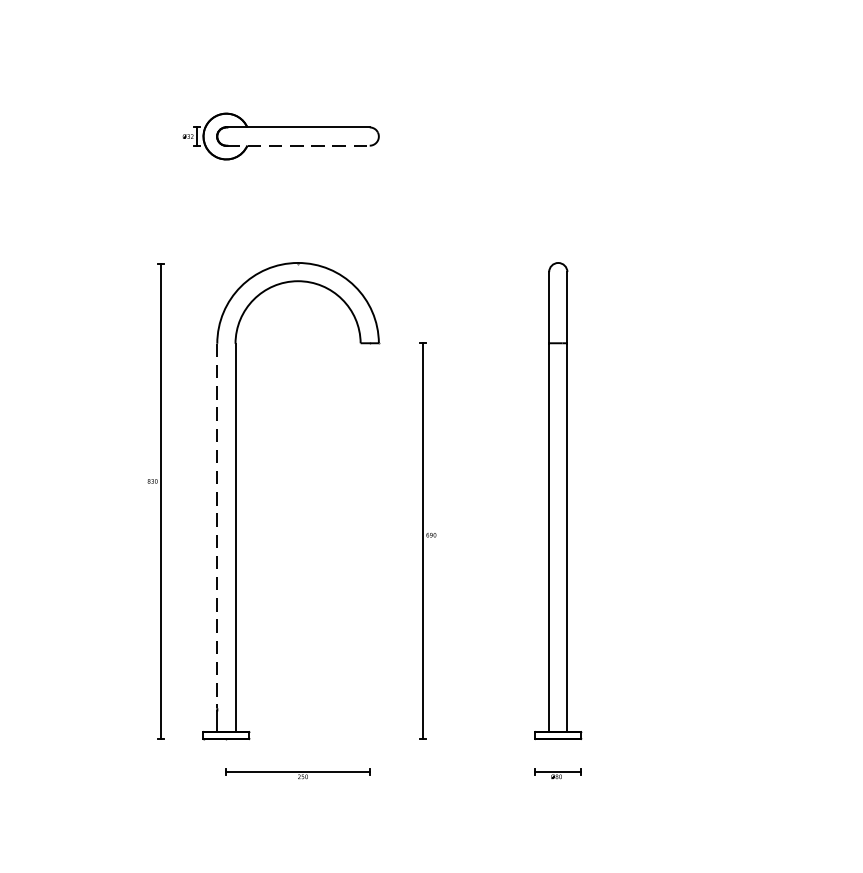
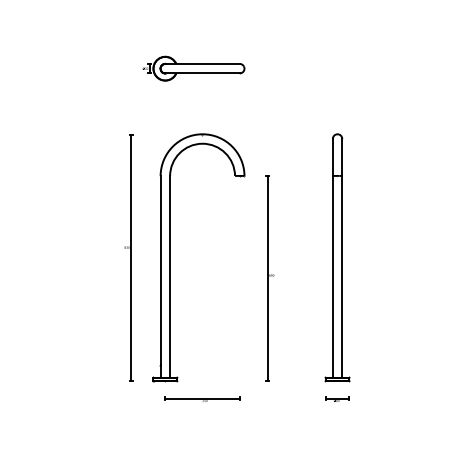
line: (299, 145) -> (203, 73), dashed -> solid
line: (217, 525) -> (160, 270), dashed -> solid

